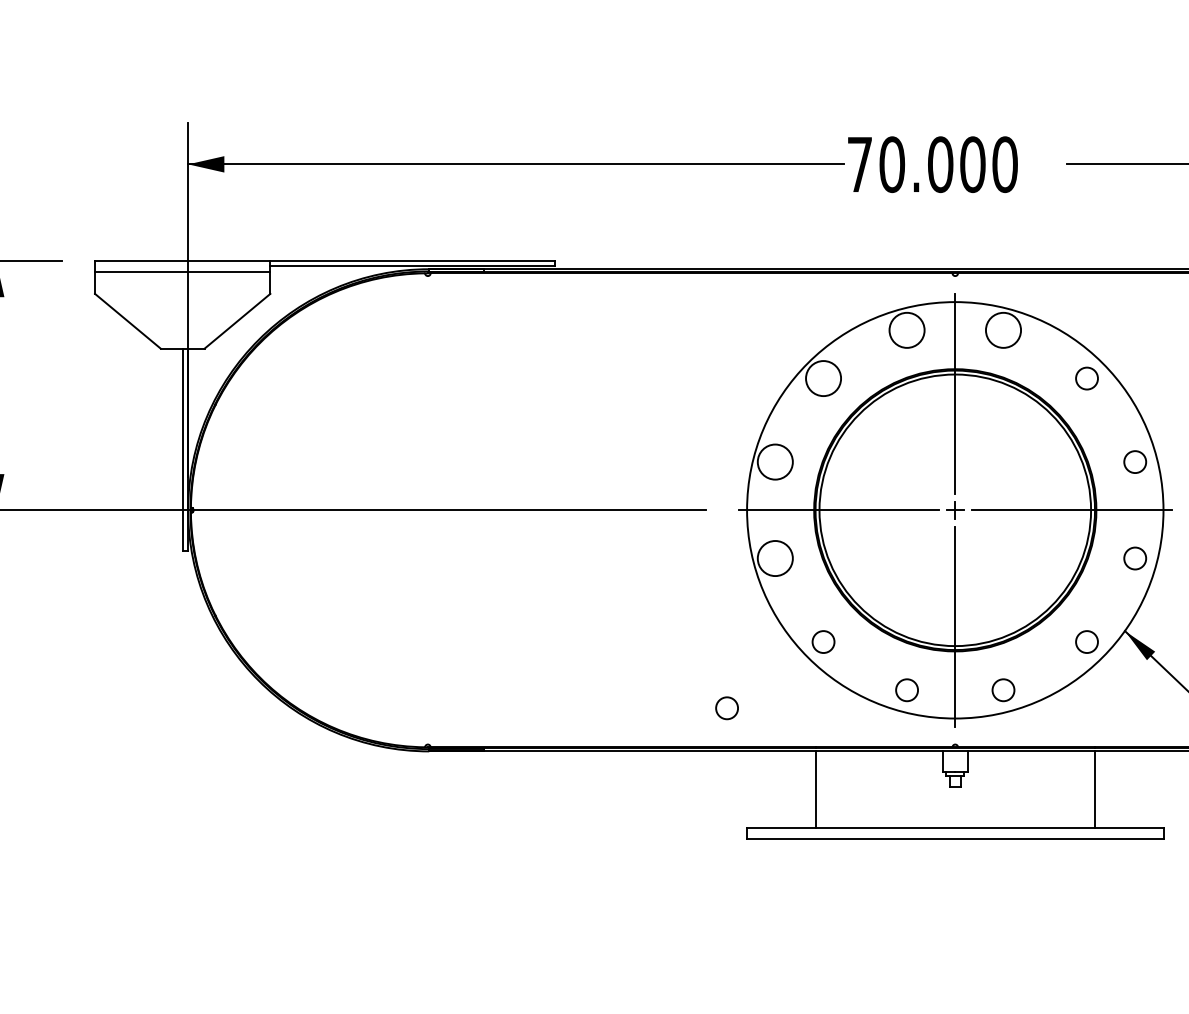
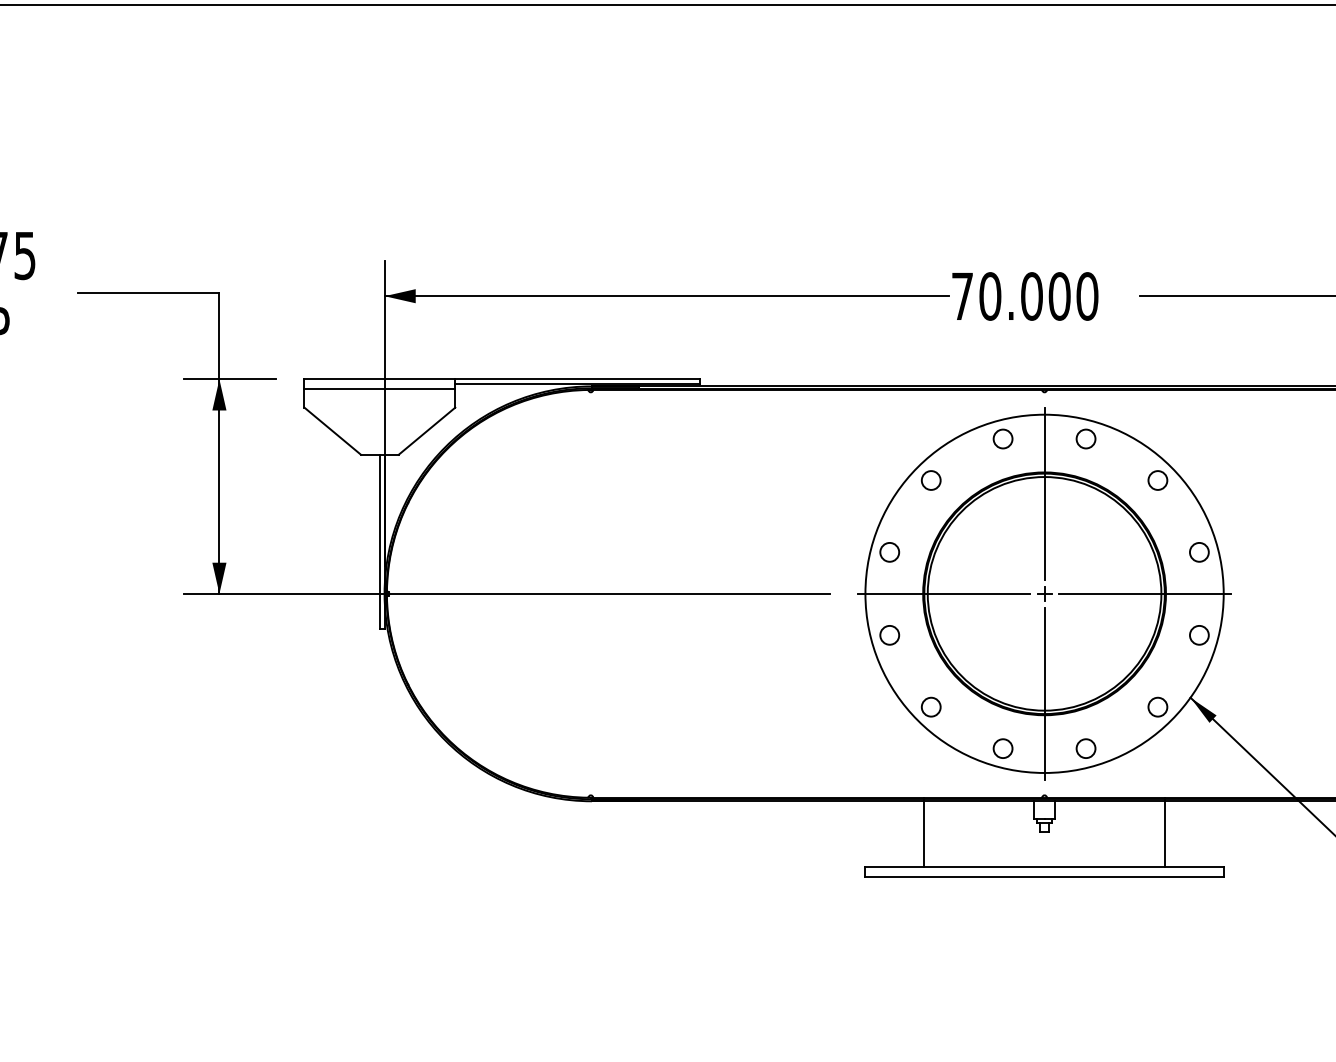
circle: (906, 329) -> (1002, 438), size x0.62
circle: (1002, 329) -> (1085, 438), size x0.62
circle: (822, 378) -> (930, 480), size x0.62
circle: (775, 461) -> (889, 551), size x0.62
circle: (775, 557) -> (889, 634), size x0.62
circle: (726, 707) -> (847, 763), removed

